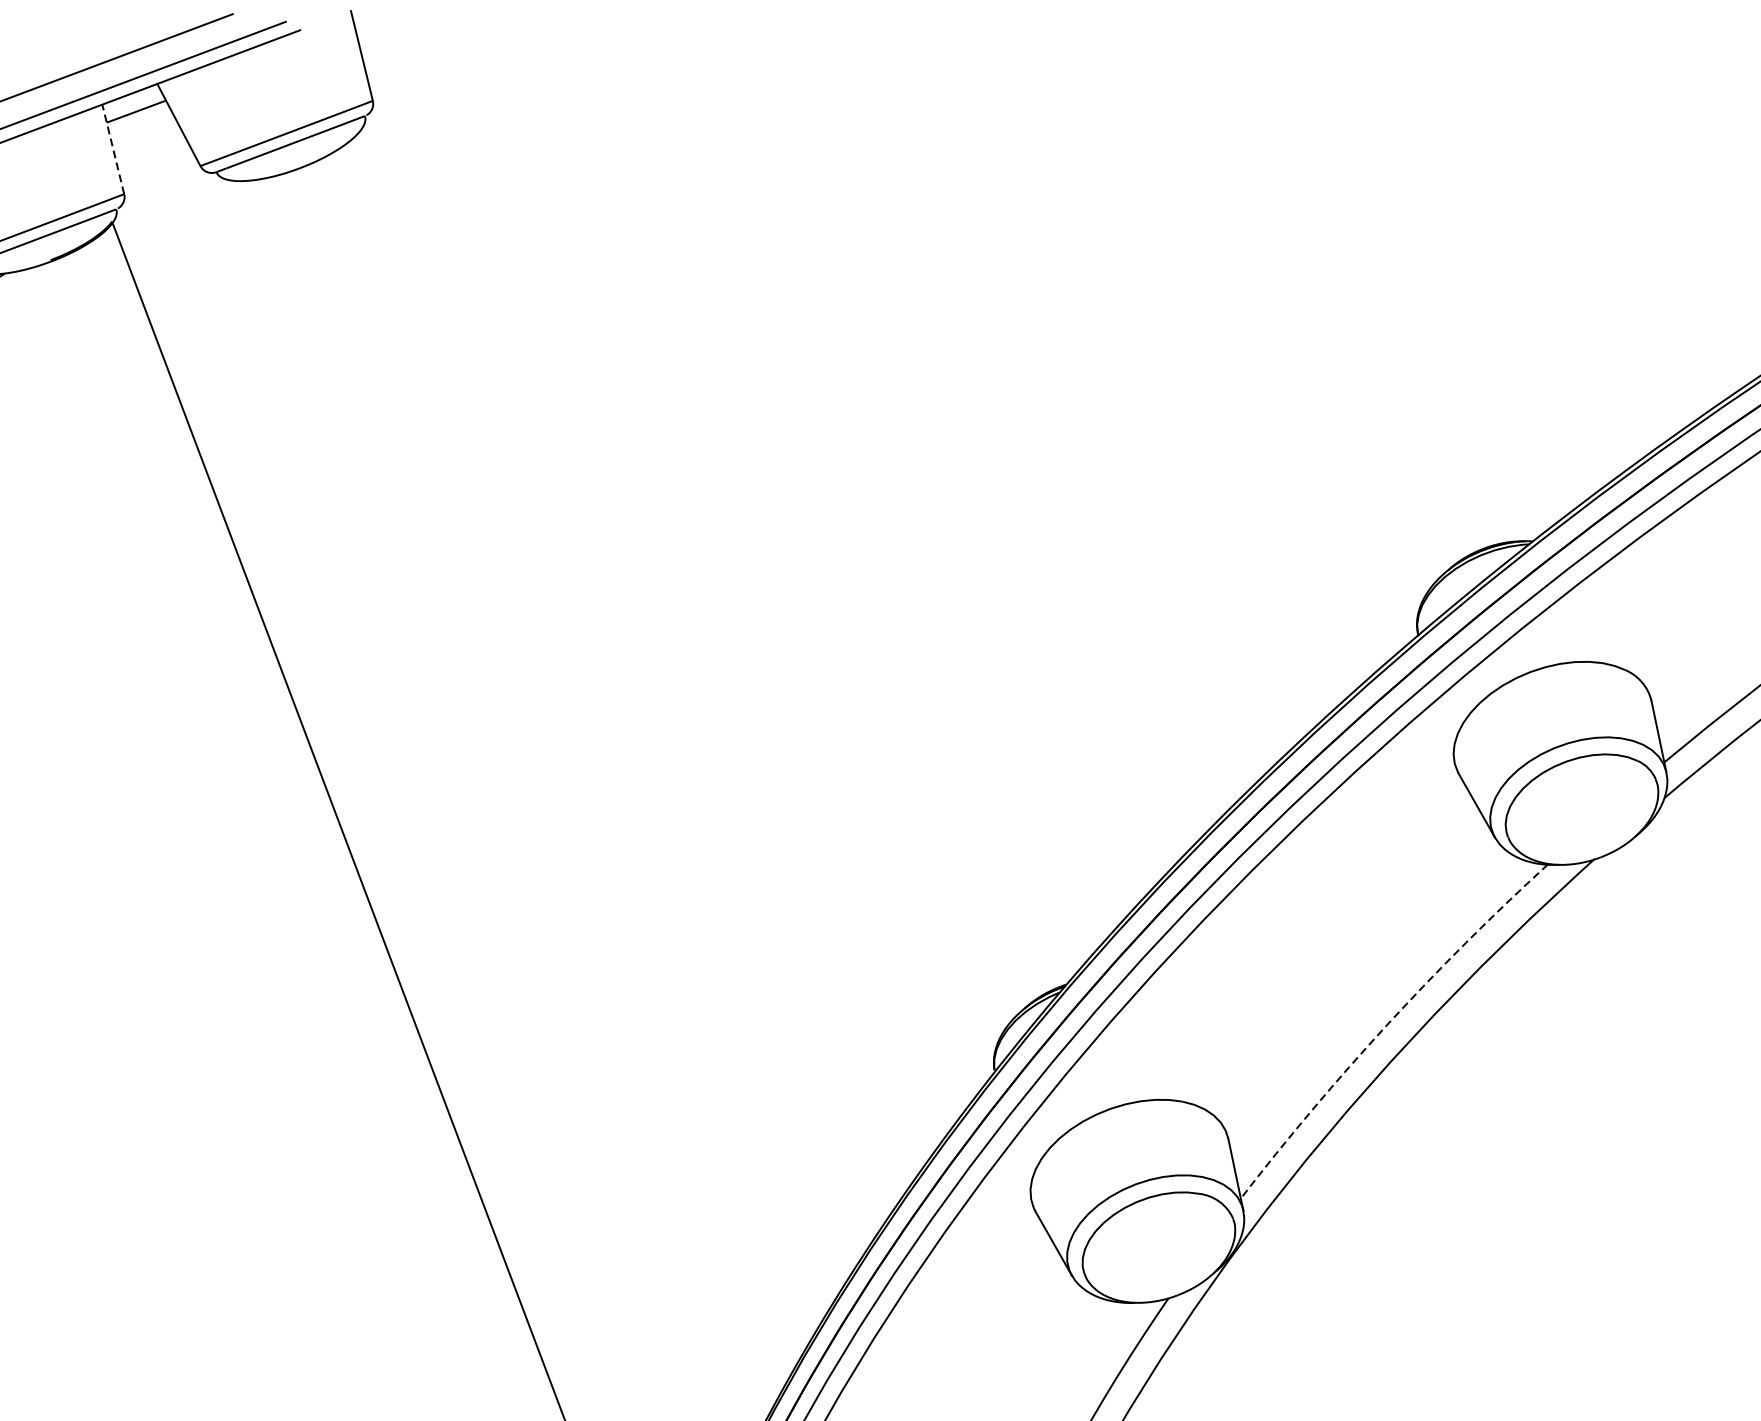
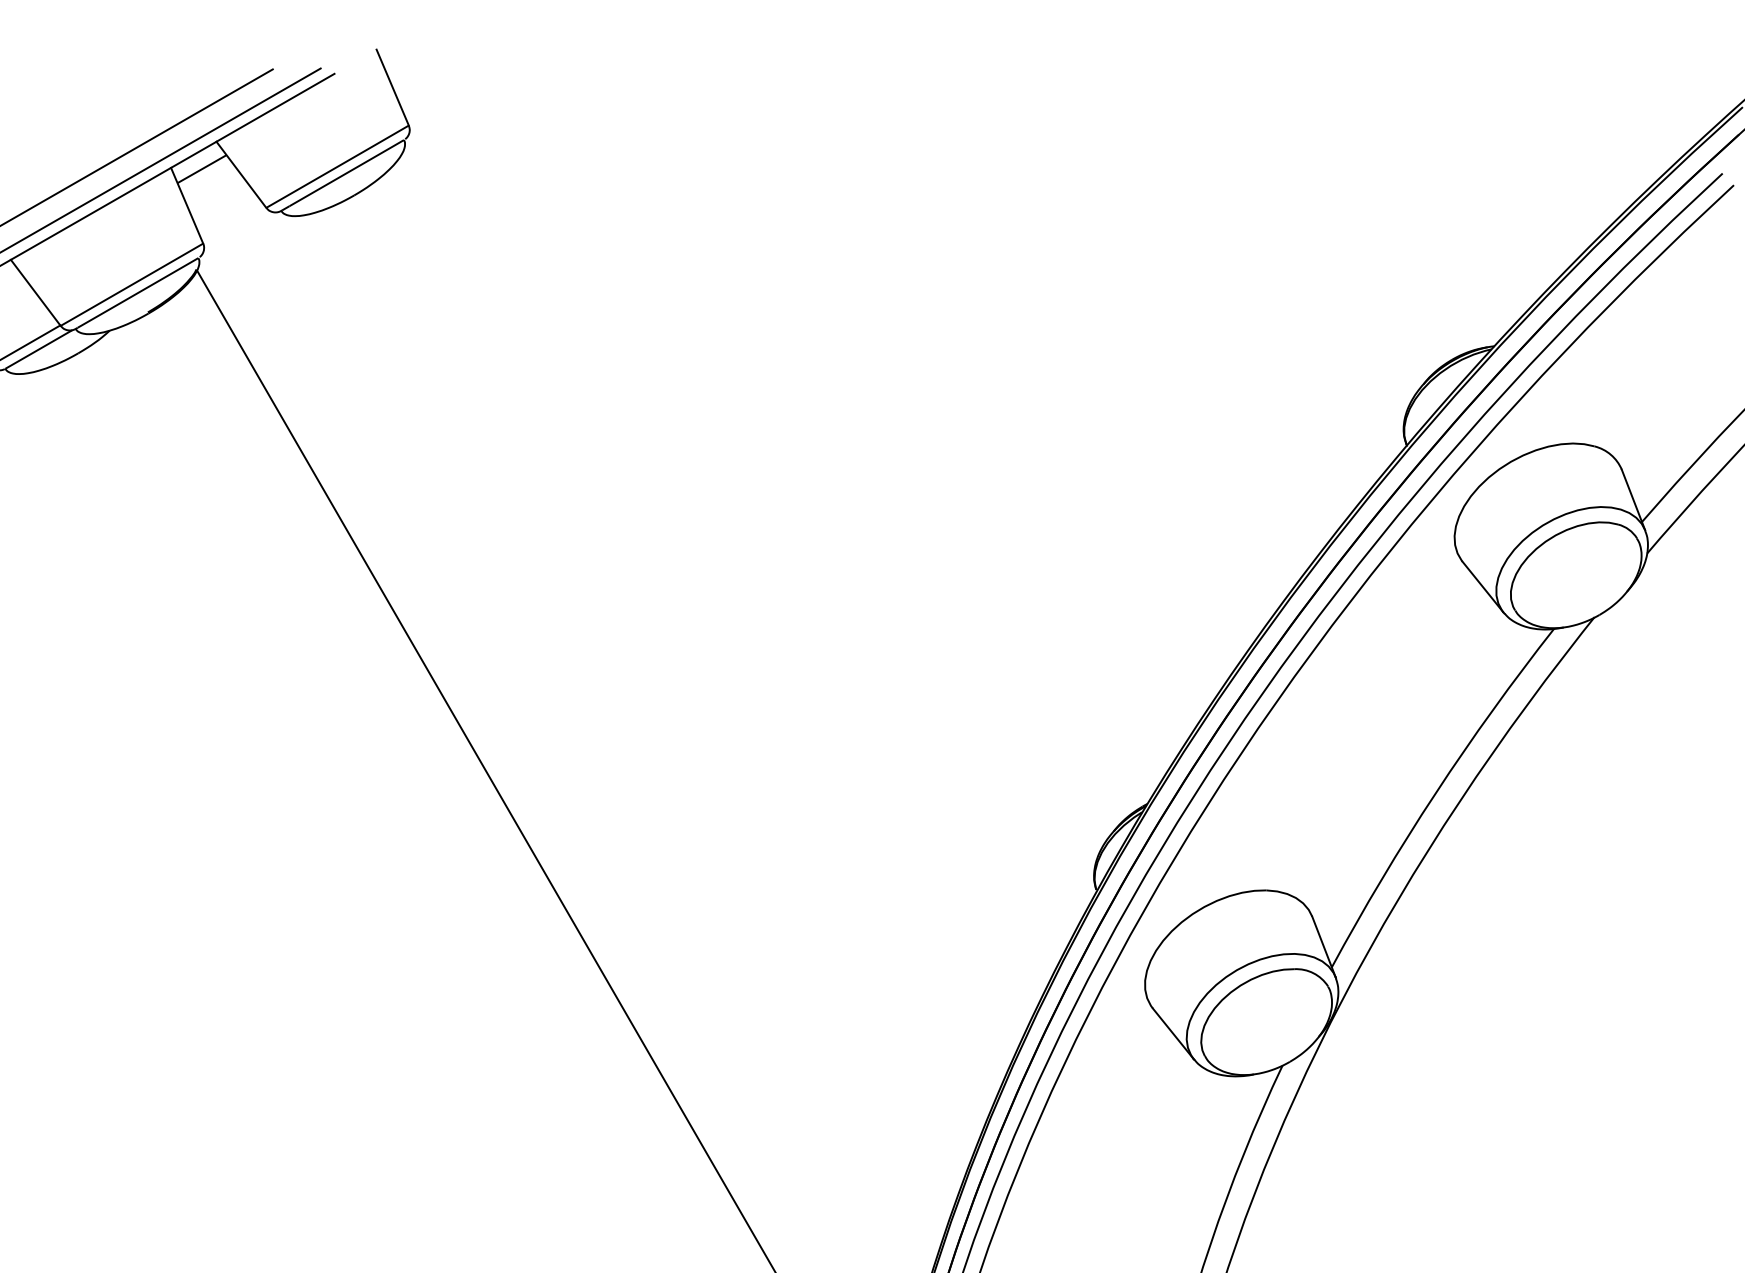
line: (112, 149) -> (186, 205), dashed -> solid
arc: (1386, 1025) -> (1435, 793), dashed -> solid

